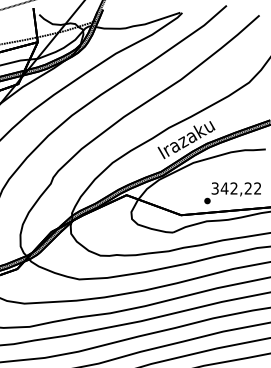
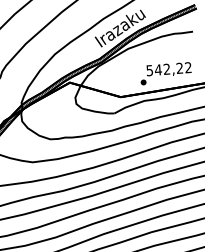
text: (215, 187) -> (149, 69), 342,22 -> 542,22

